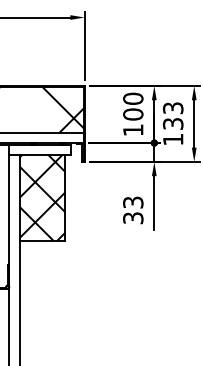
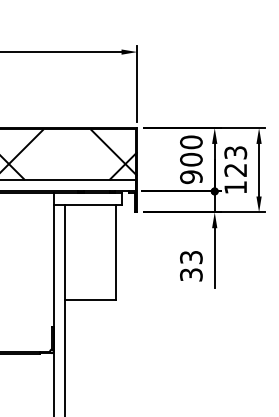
text: (173, 123) -> (235, 169), 133 -> 123
text: (133, 130) -> (191, 177), 100 -> 900
hatch: (42, 197) -> (90, 251), removed

